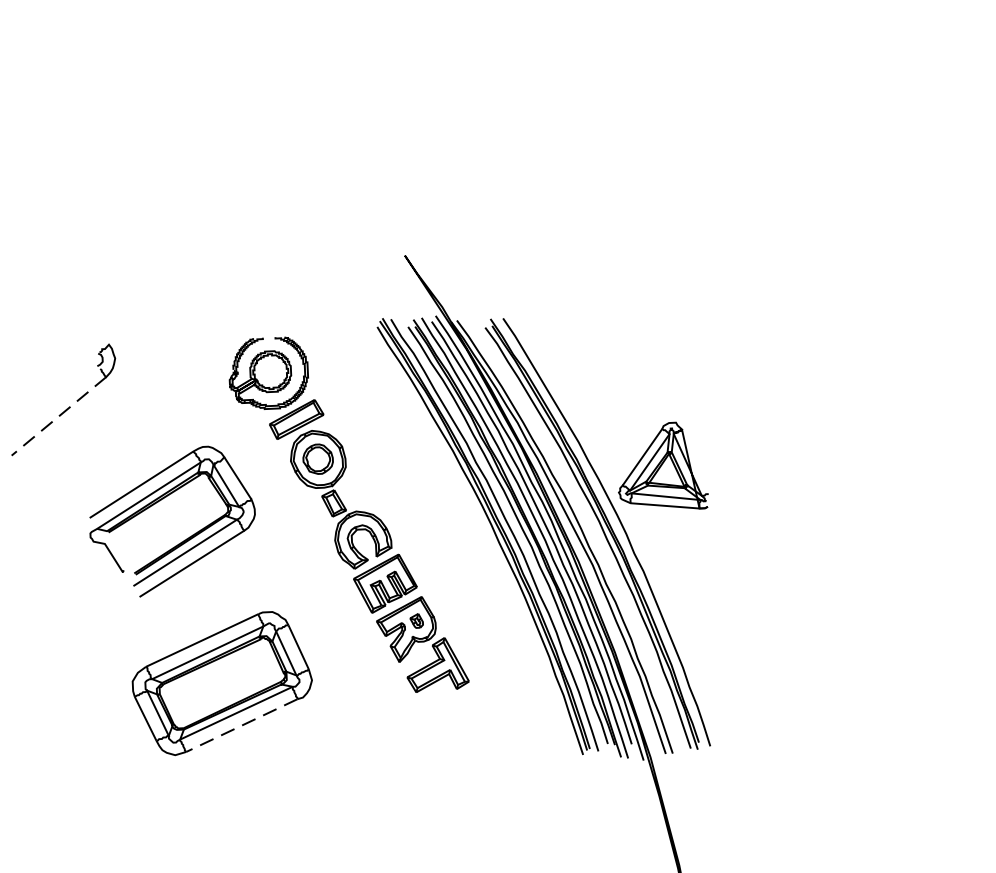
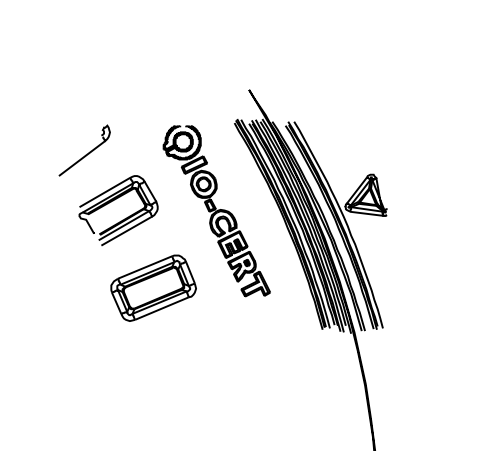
line: (57, 416) -> (81, 158), dashed -> solid
part: (181, 539) -> (122, 219), moved
line: (240, 725) -> (161, 308), dashed -> solid

